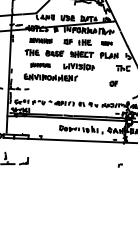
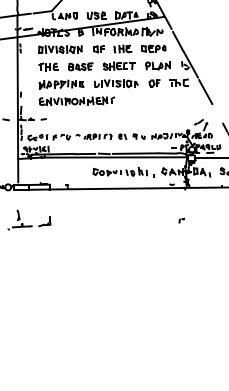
part: (41, 40) -> (60, 49), size x1.43
part: (106, 43) -> (153, 48), size x1.67
part: (40, 65) -> (61, 84), size x1.67
part: (113, 83) -> (154, 83), moved

